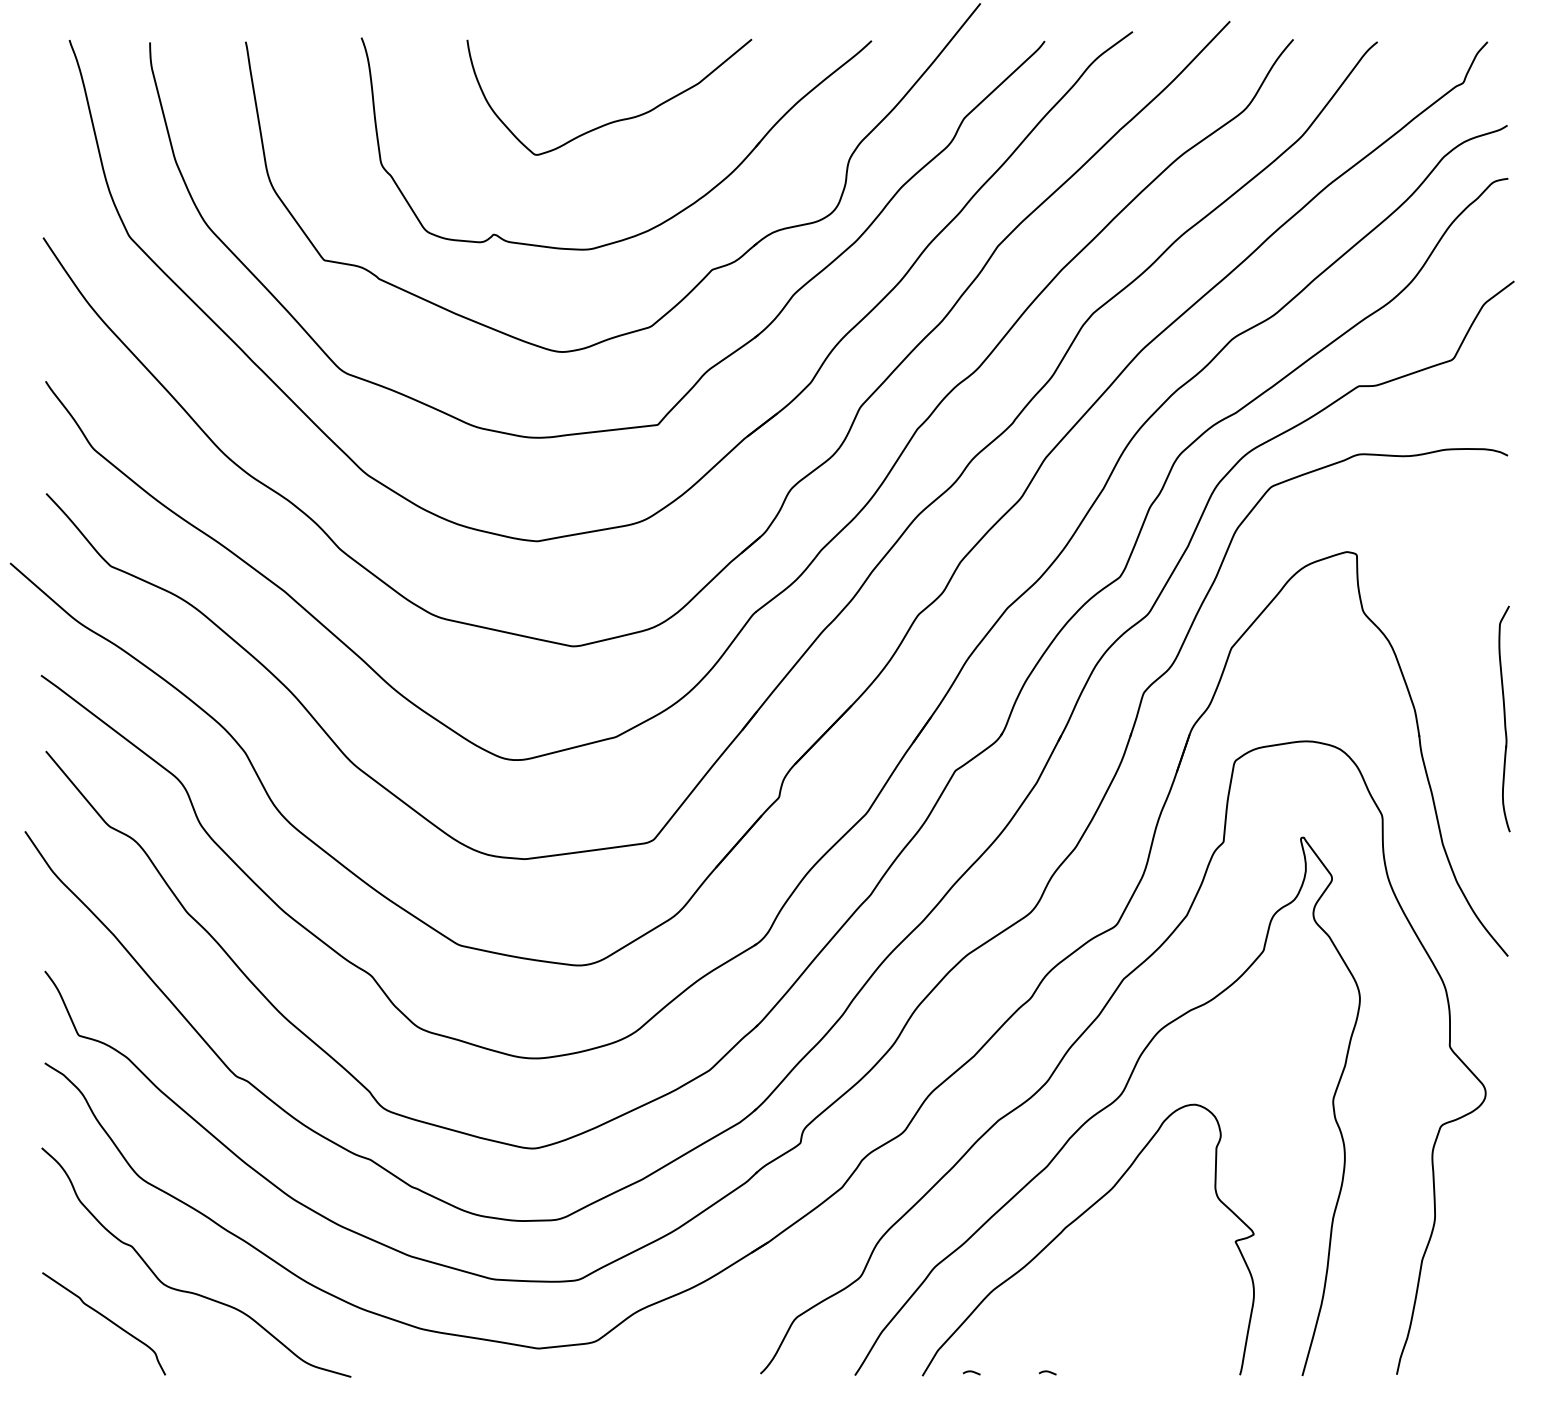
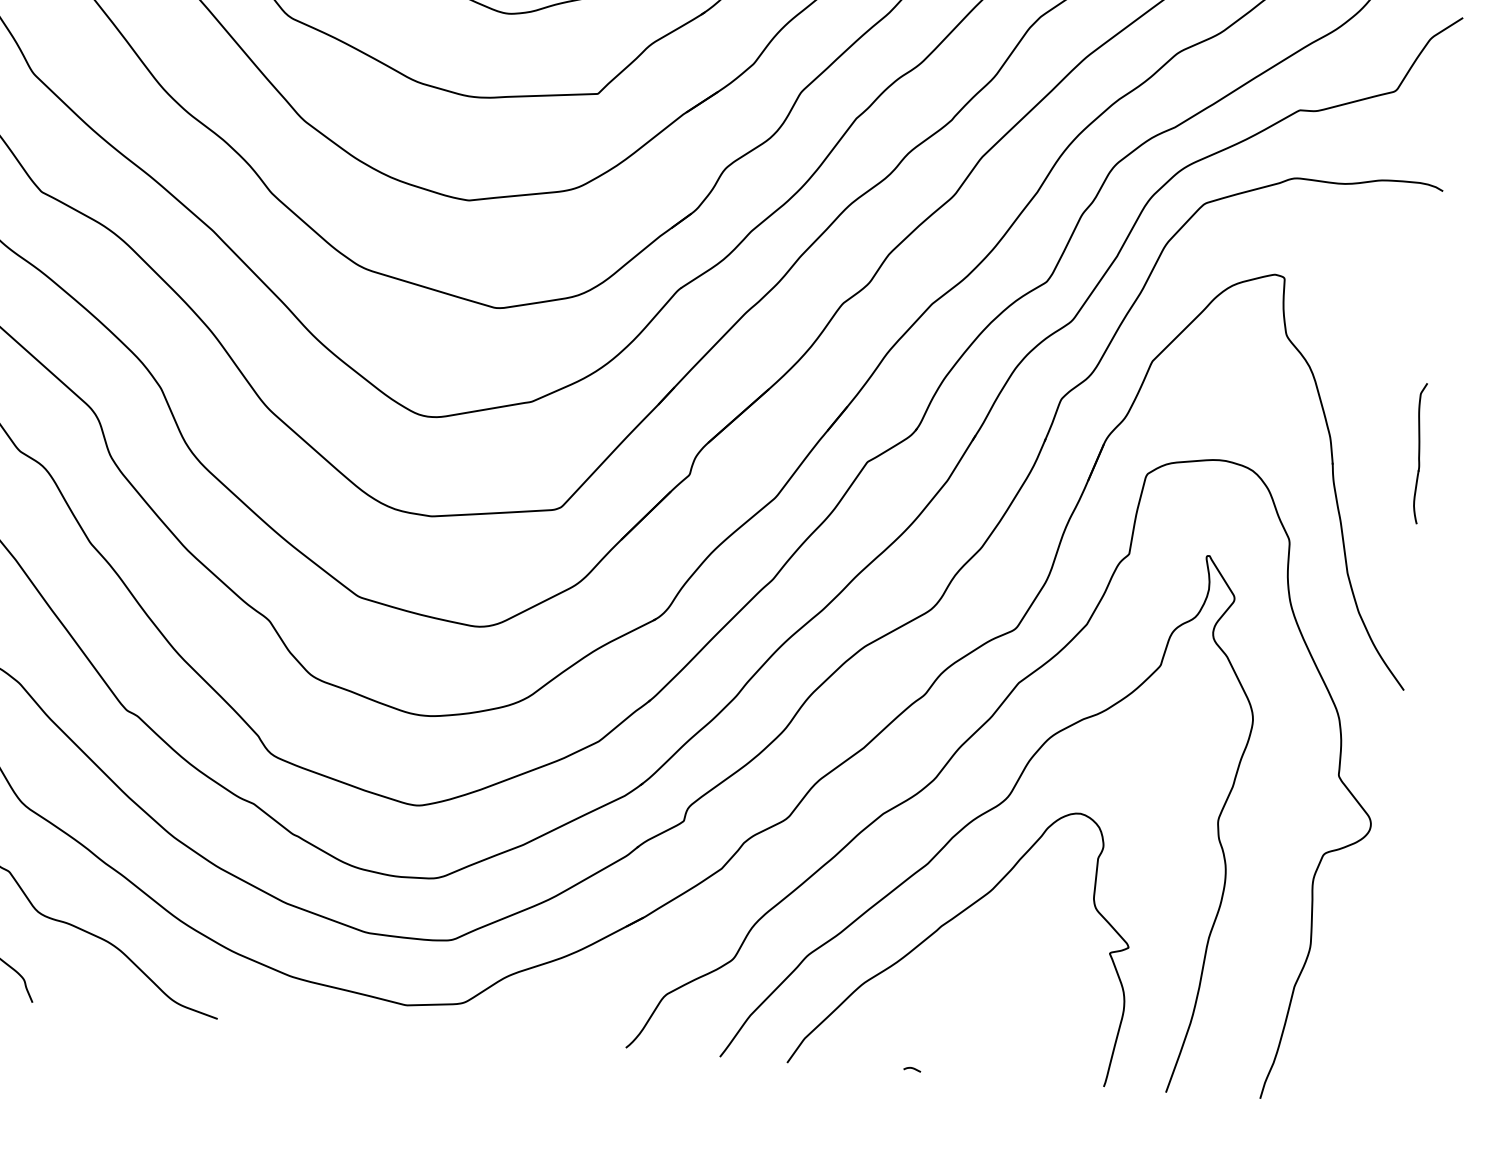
part: (1504, 718) -> (1419, 452), size x0.62
curve: (971, 1372) -> (836, 1063), removed

